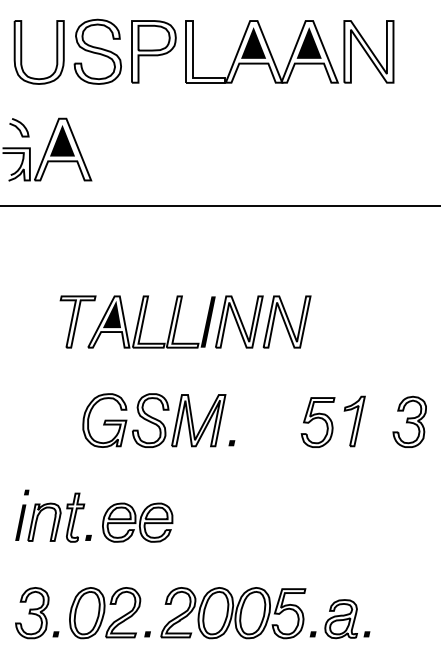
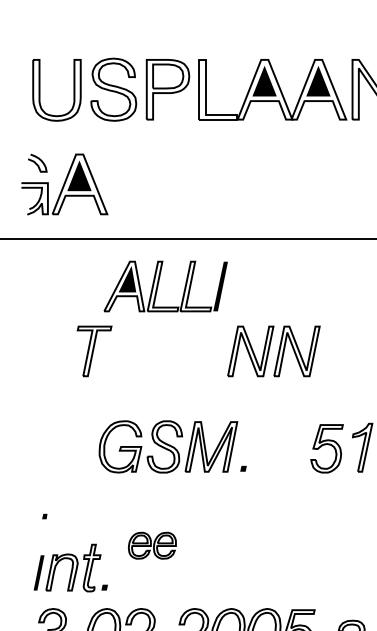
part: (144, 320) -> (158, 285), moved
part: (53, 517) -> (70, 567), moved
part: (137, 522) -> (152, 545), size x0.7

